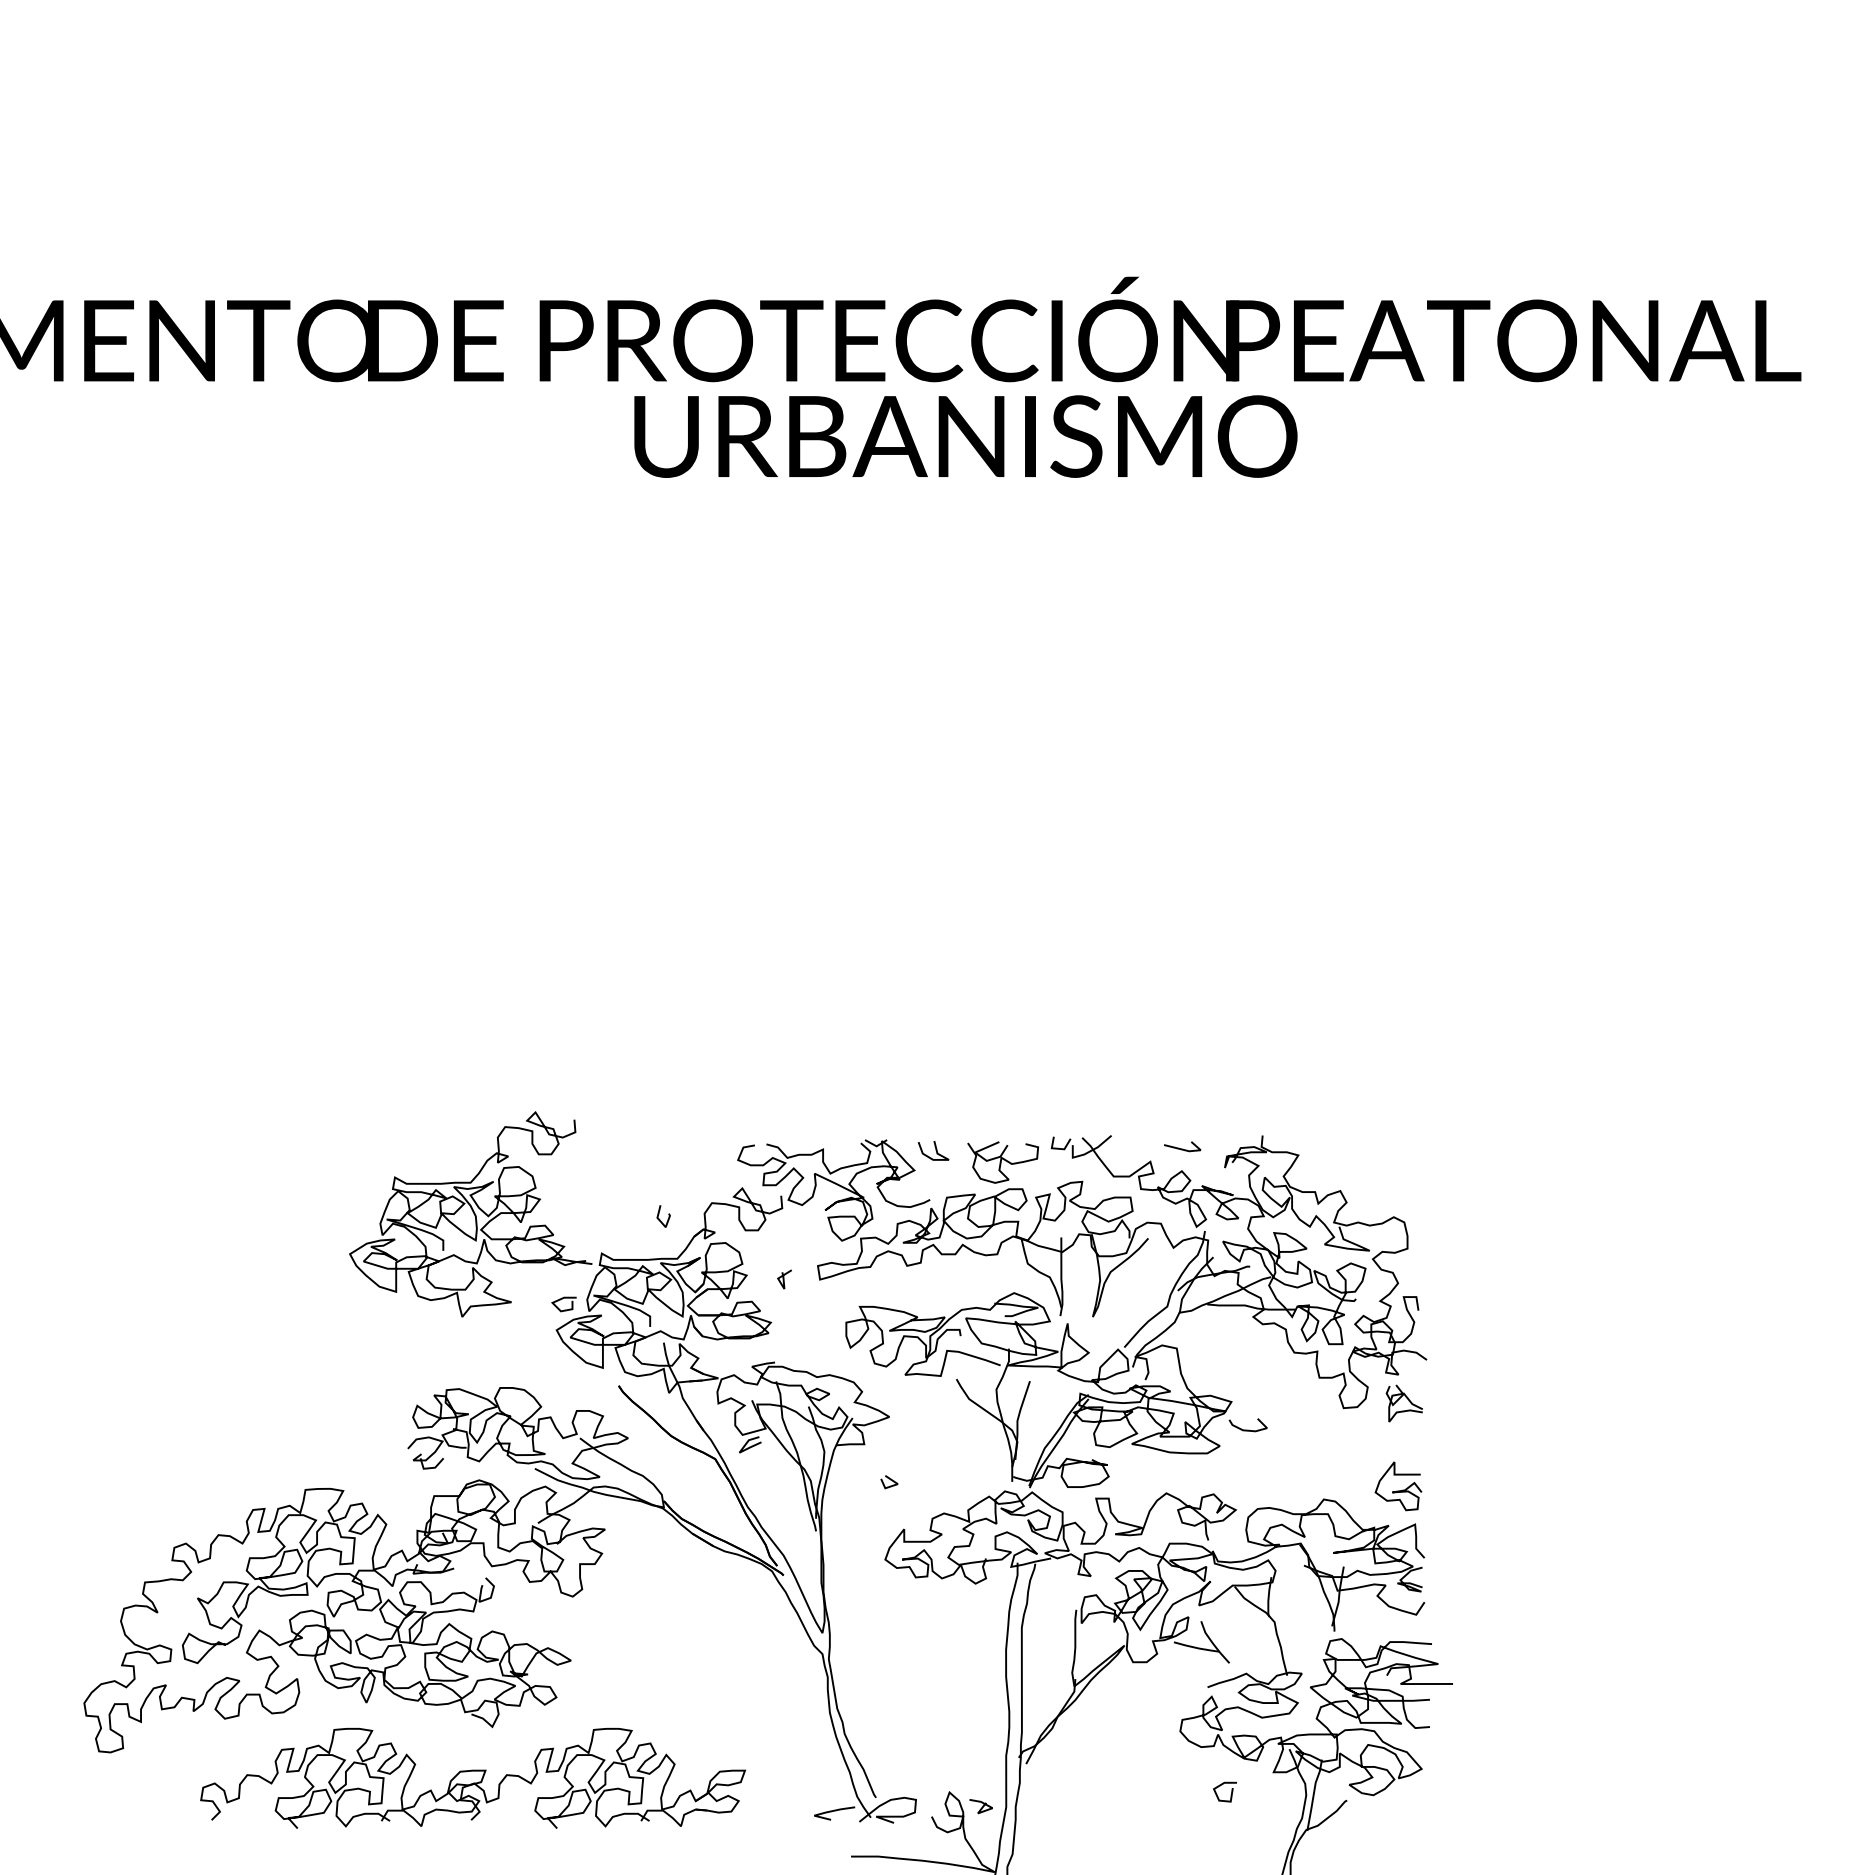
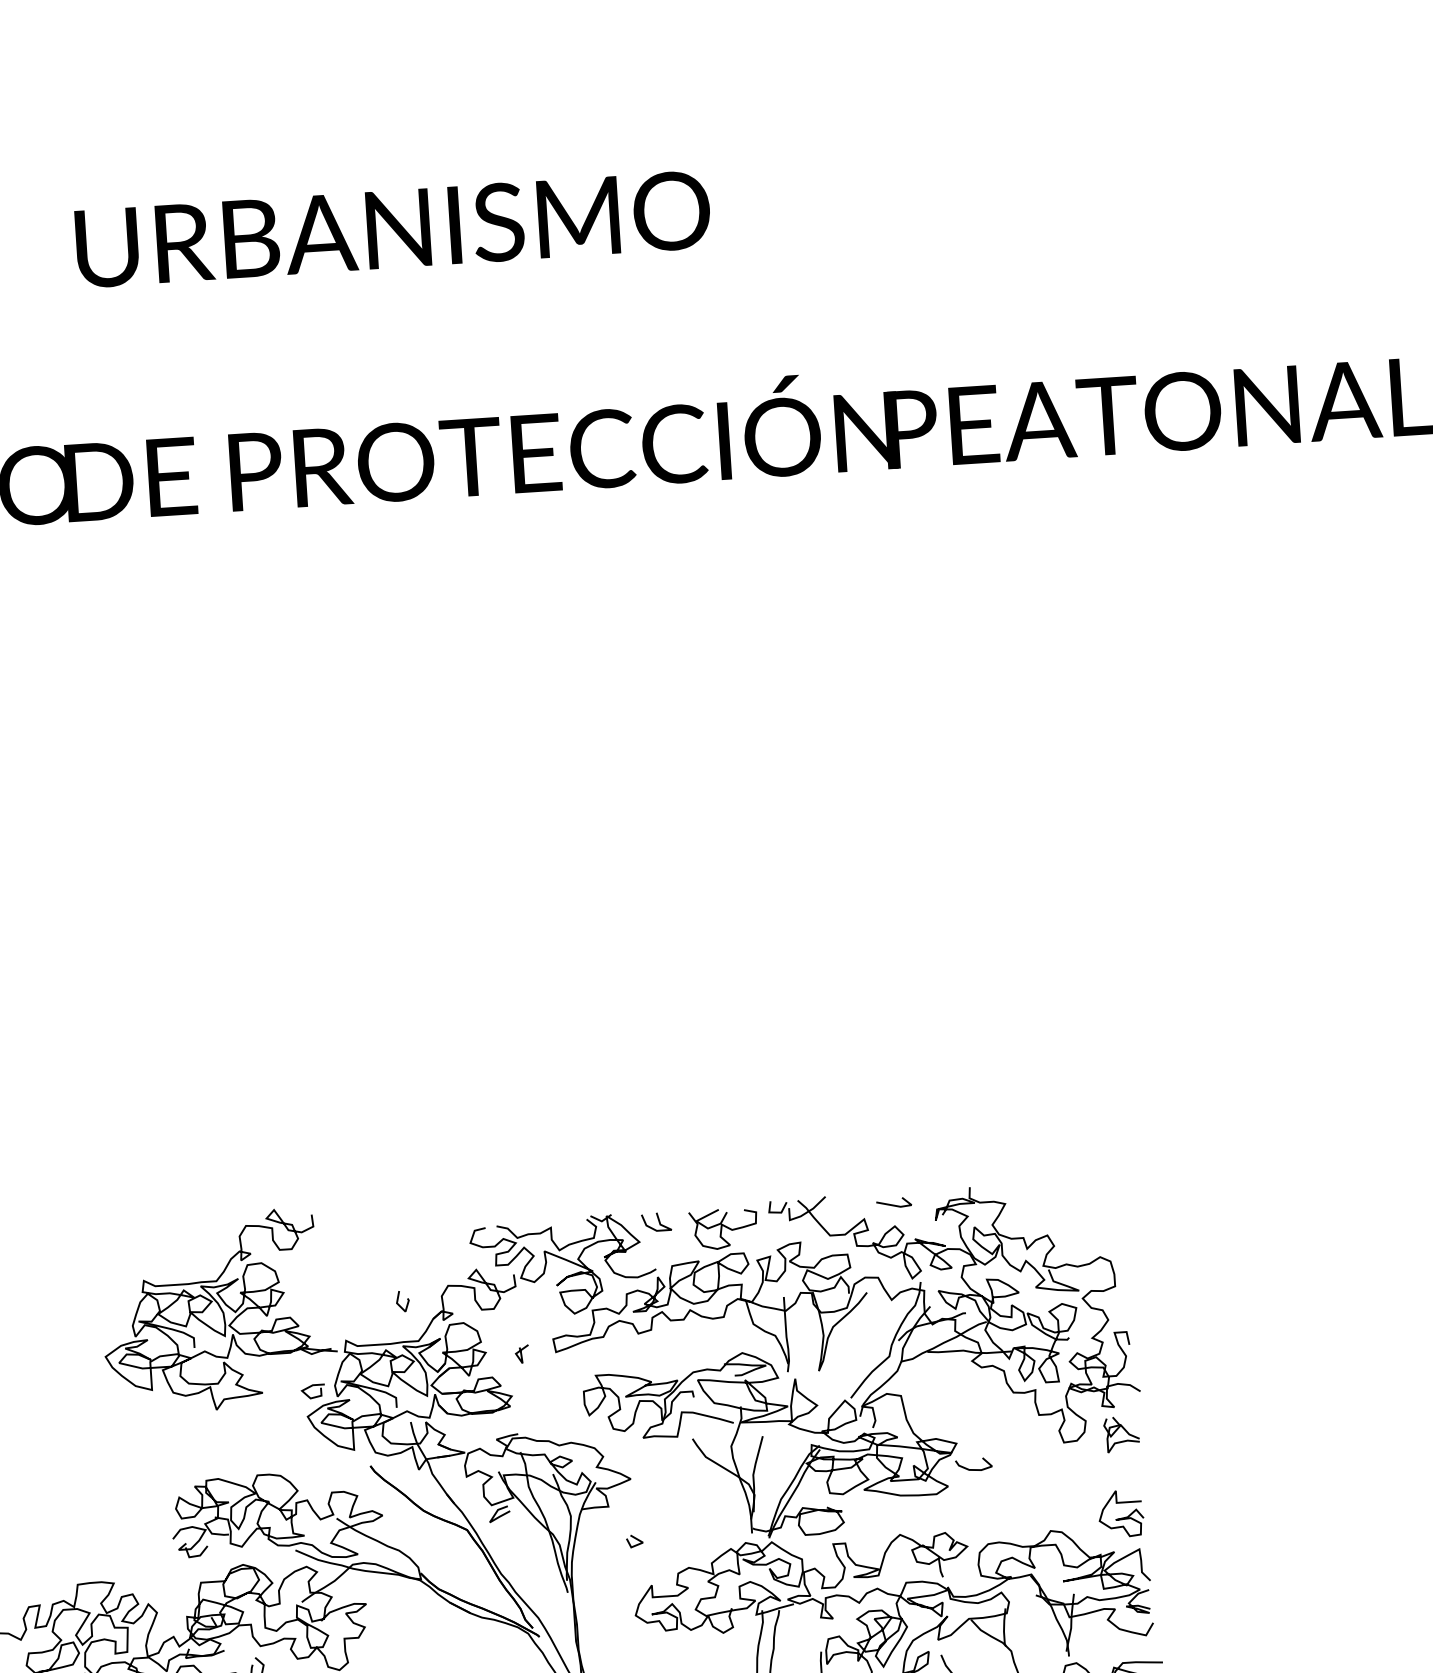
text: (965, 436) -> (392, 229), moved

